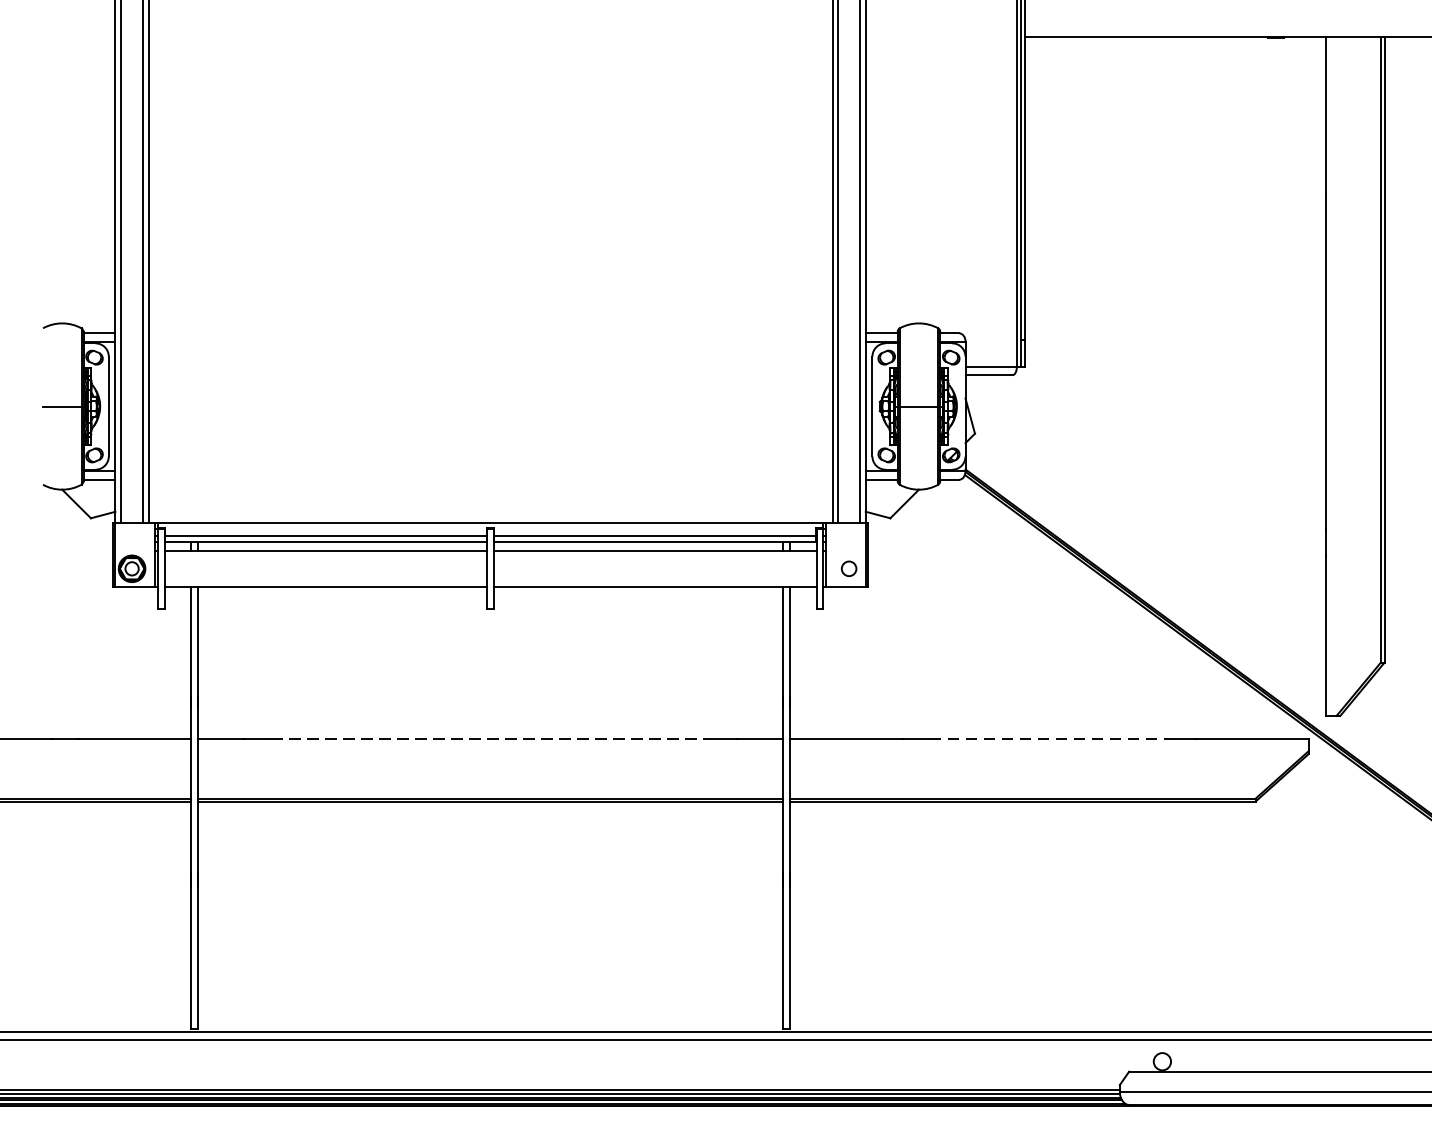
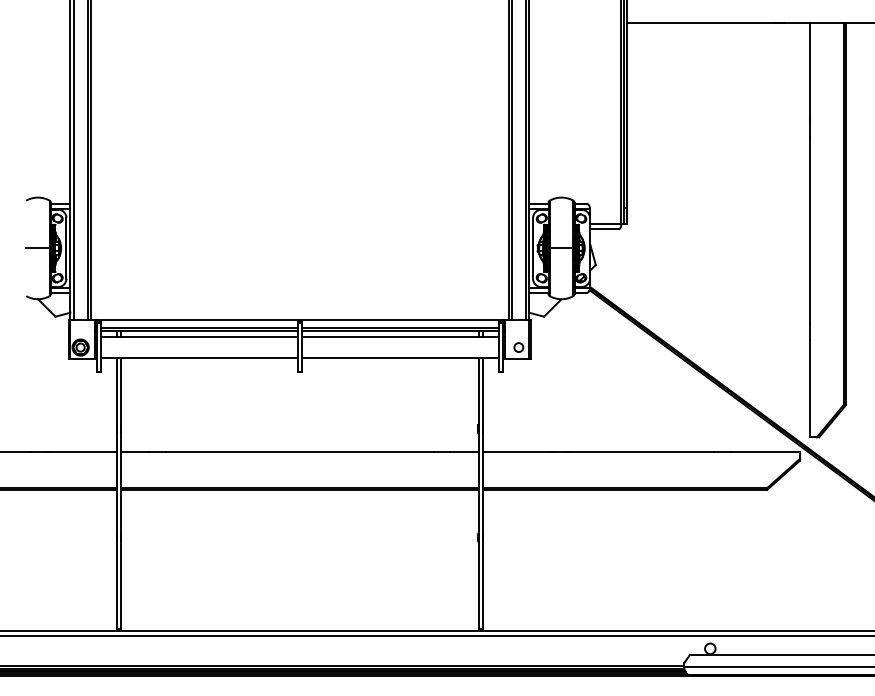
line: (491, 738) -> (300, 451), dashed -> solid
line: (1049, 738) -> (641, 451), dashed -> solid

